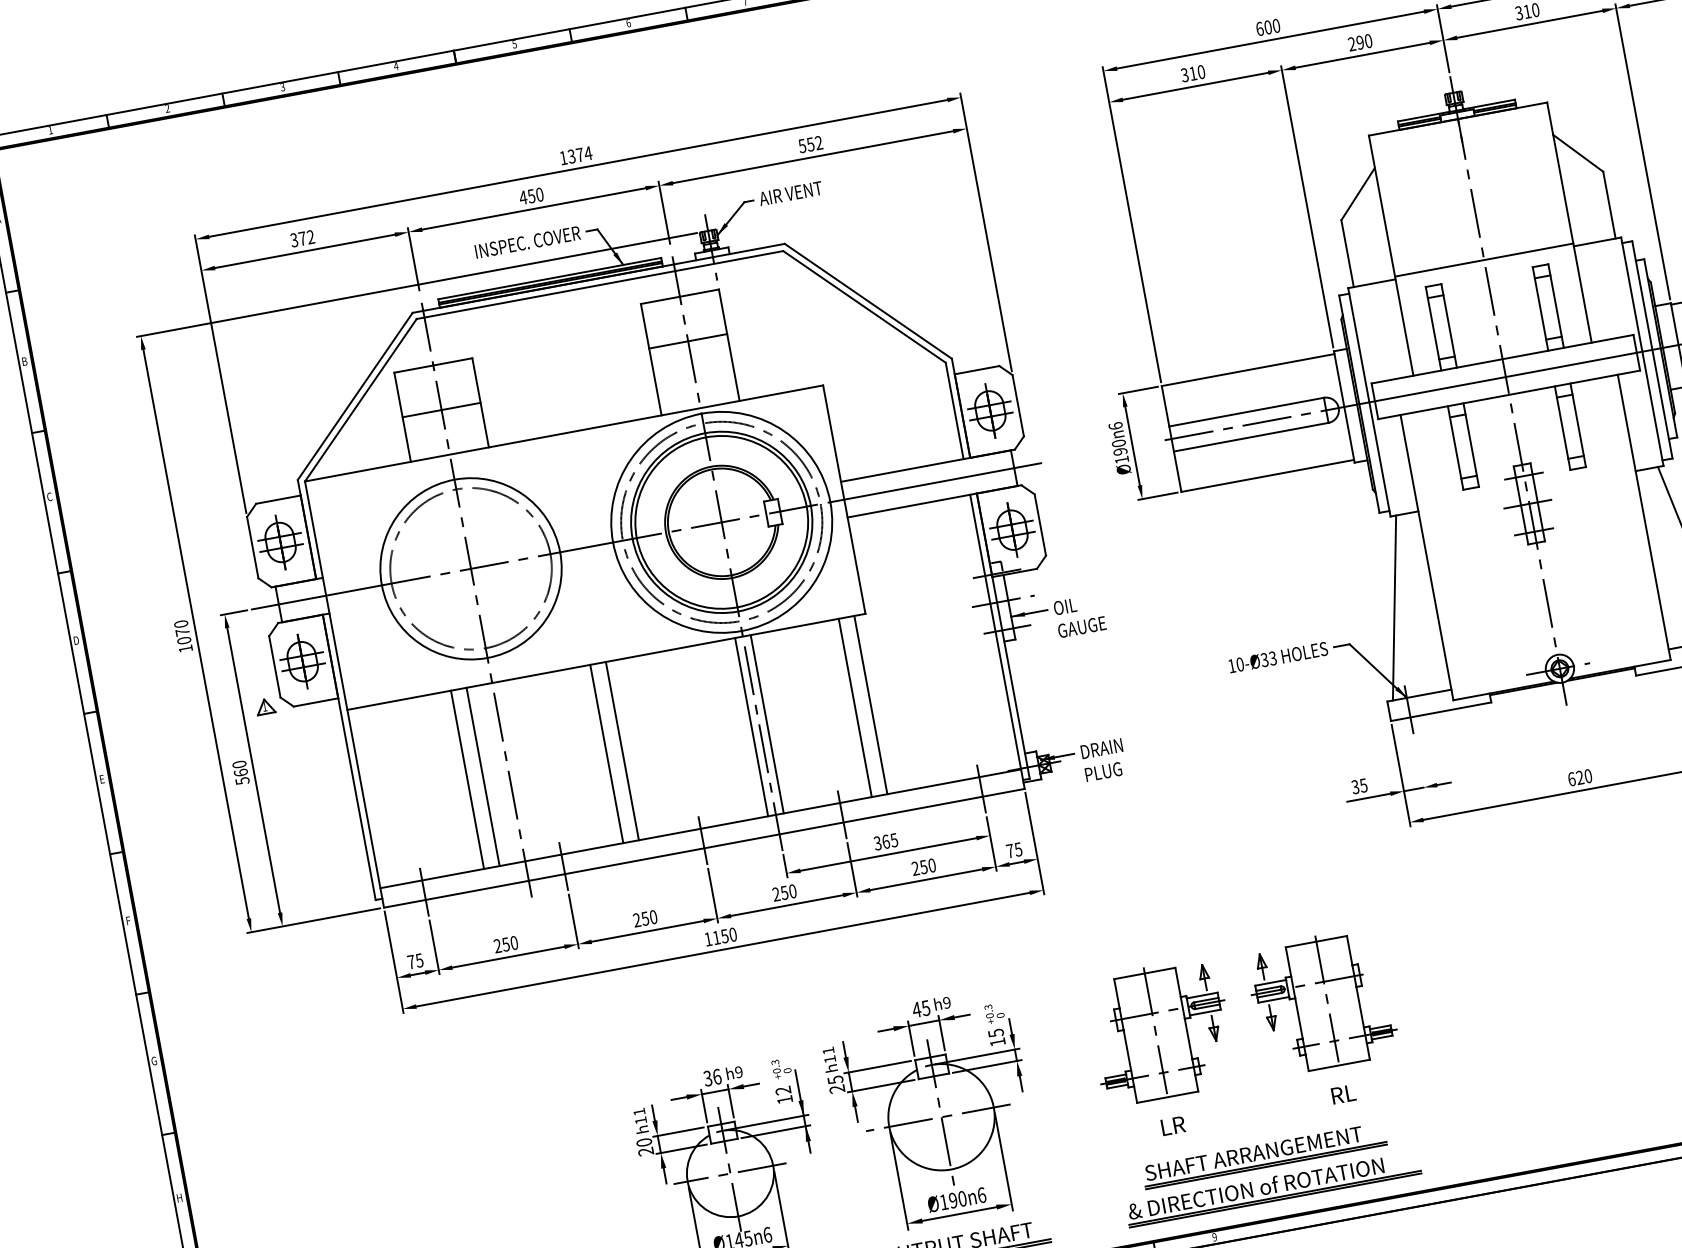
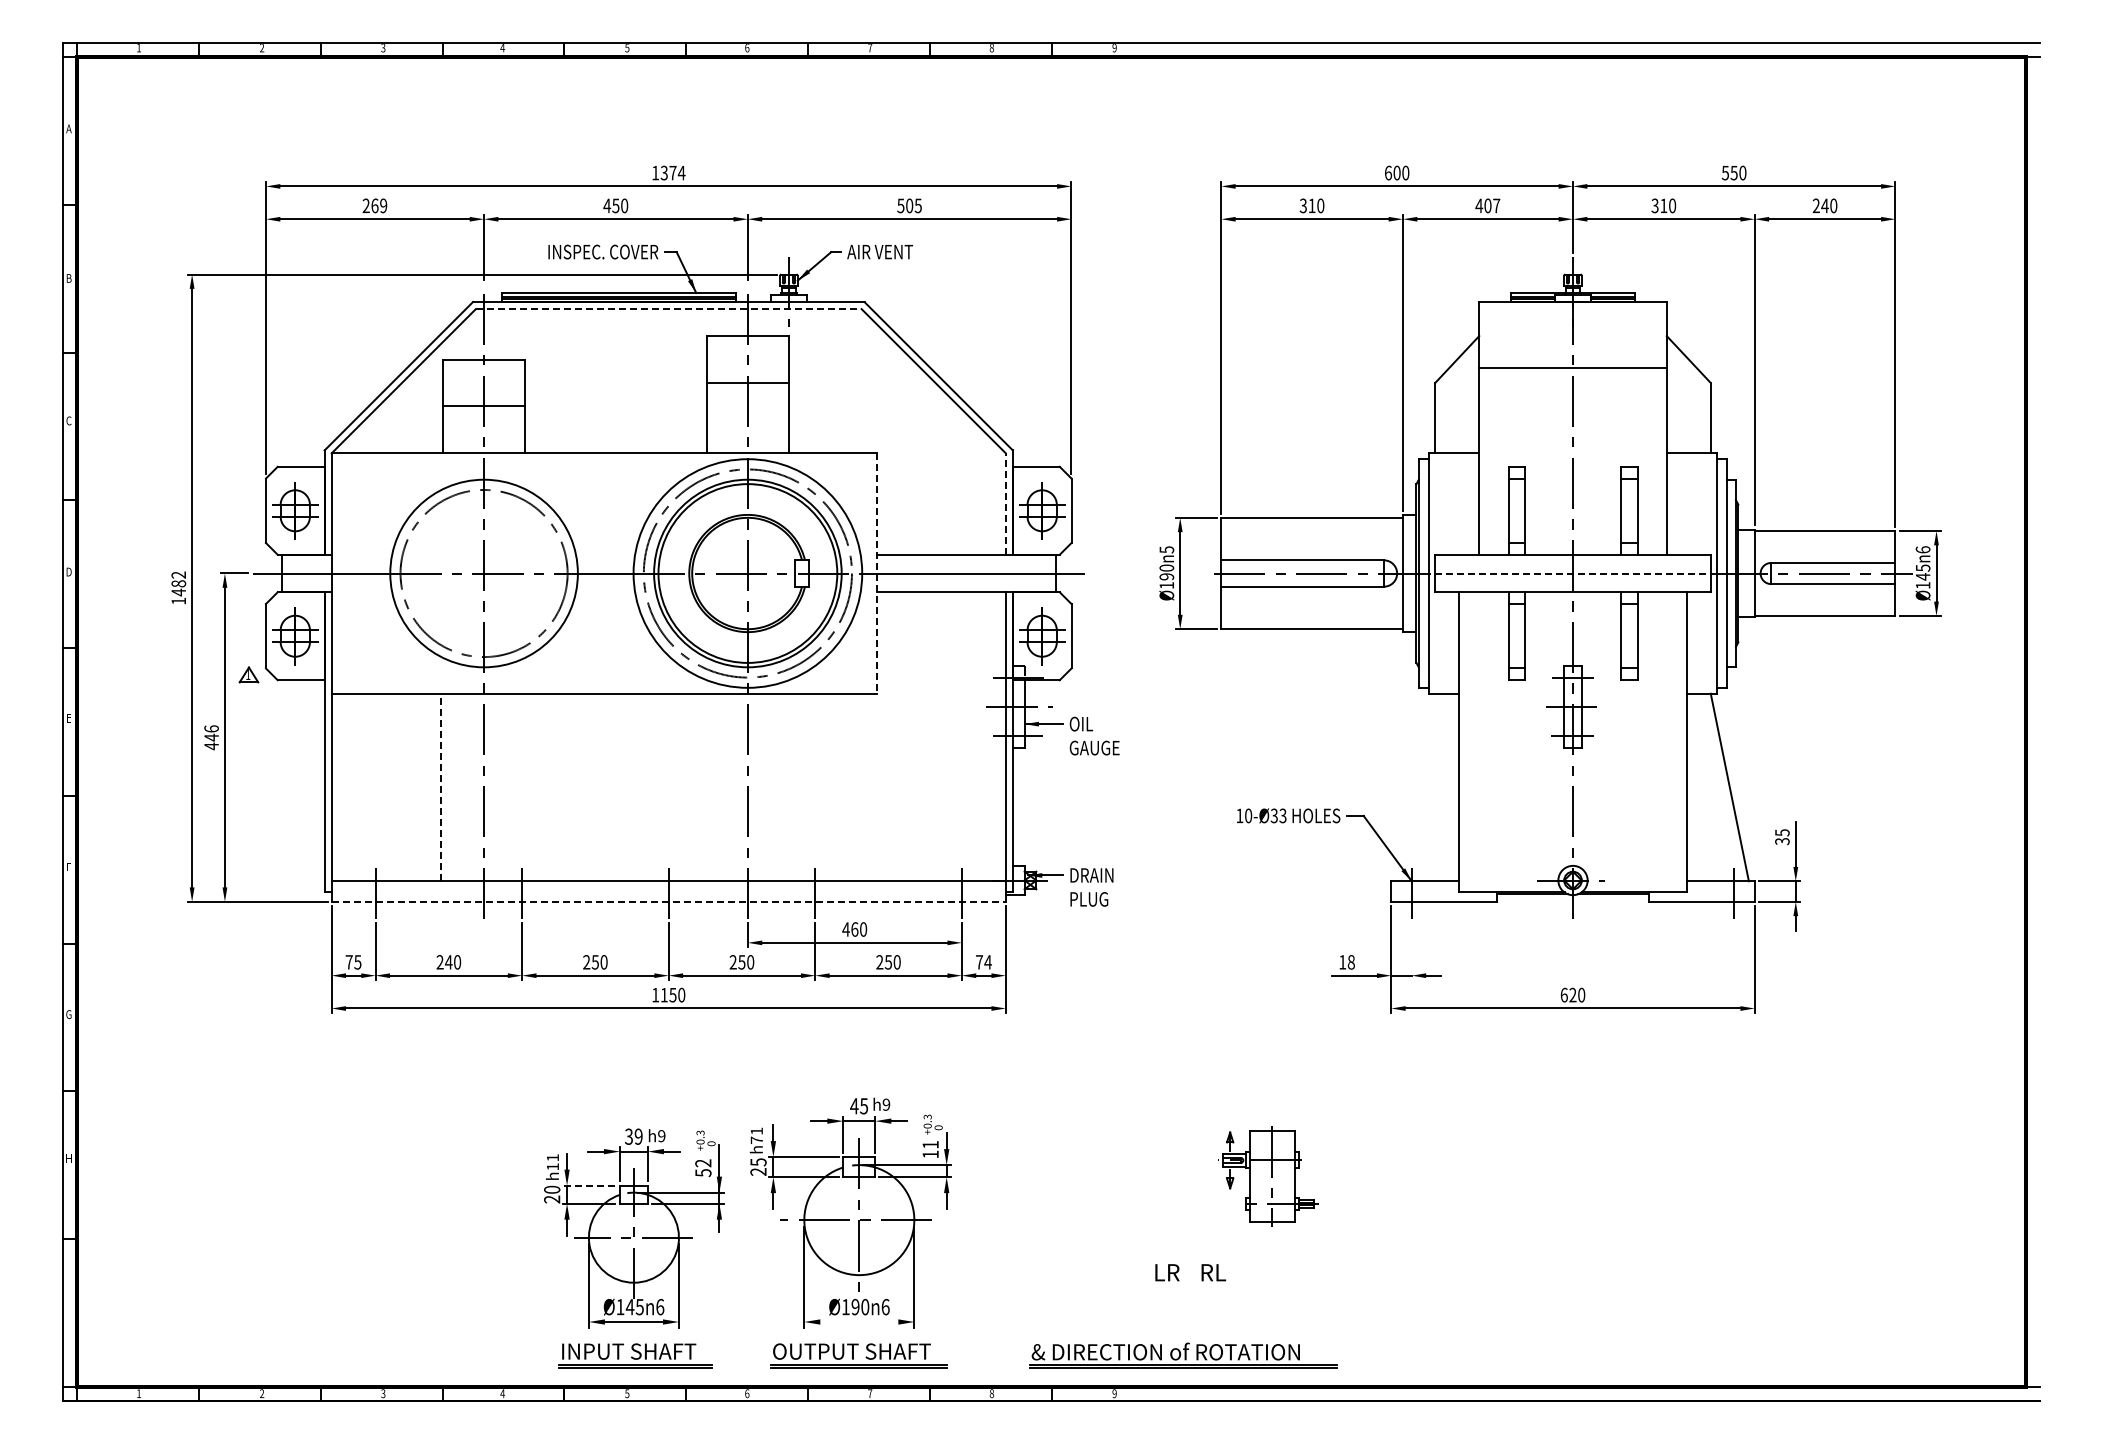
text: (1359, 42) -> (1487, 205), 290 -> 407
text: (814, 143) -> (913, 205), 552 -> 505
text: (302, 238) -> (374, 205), 372 -> 269
line: (1483, 260) -> (1572, 368), moved
line: (599, 285) -> (668, 309), solid -> dashed
line: (1506, 376) -> (1573, 573), solid -> dashed
line: (954, 411) -> (1005, 504), solid -> dashed
text: (1115, 425) -> (1166, 549), Ø190n6 -> Ø190n5
line: (844, 500) -> (876, 574), solid -> dashed
line: (1394, 607) -> (1416, 787), removed
text: (182, 632) -> (178, 583), 1070 -> 1482
line: (871, 705) -> (865, 787), removed
line: (855, 708) -> (848, 787), removed
line: (767, 724) -> (756, 787), removed
line: (751, 727) -> (739, 787), removed
line: (622, 751) -> (603, 787), removed
line: (607, 753) -> (587, 787), removed
text: (240, 772) -> (211, 737), 560 -> 446
line: (483, 776) -> (457, 787), removed
line: (467, 779) -> (440, 787), solid -> dashed
text: (1359, 786) -> (1346, 962), 35 -> 18
text: (885, 841) -> (854, 929), 365 -> 460
line: (705, 847) -> (669, 901), solid -> dashed
text: (1017, 849) -> (987, 962), 75 -> 74
text: (505, 944) -> (448, 962), 250 -> 240
part: (1322, 1001) -> (1268, 1174), size x0.7
part: (1160, 1031) -> (1098, 1174), removed
text: (995, 1032) -> (930, 1144), 15 -> 11
text: (829, 1058) -> (756, 1139), h11 -> h71
text: (716, 1076) -> (638, 1136), 36 -> 39
text: (1343, 1094) -> (1213, 1272), moved
text: (785, 1100) -> (703, 1173), 12 -> 52
text: (1173, 1125) -> (1167, 1272), moved
line: (678, 1132) -> (588, 1185), solid -> dashed
part: (1264, 1156) -> (1180, 1320), removed
line: (959, 1214) -> (859, 1322), removed

